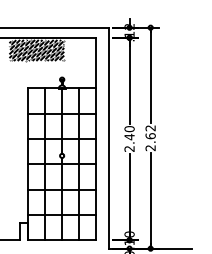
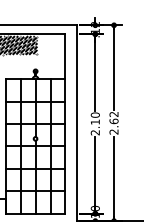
text: (129, 136) -> (95, 121), 2.40 -> 2.10

